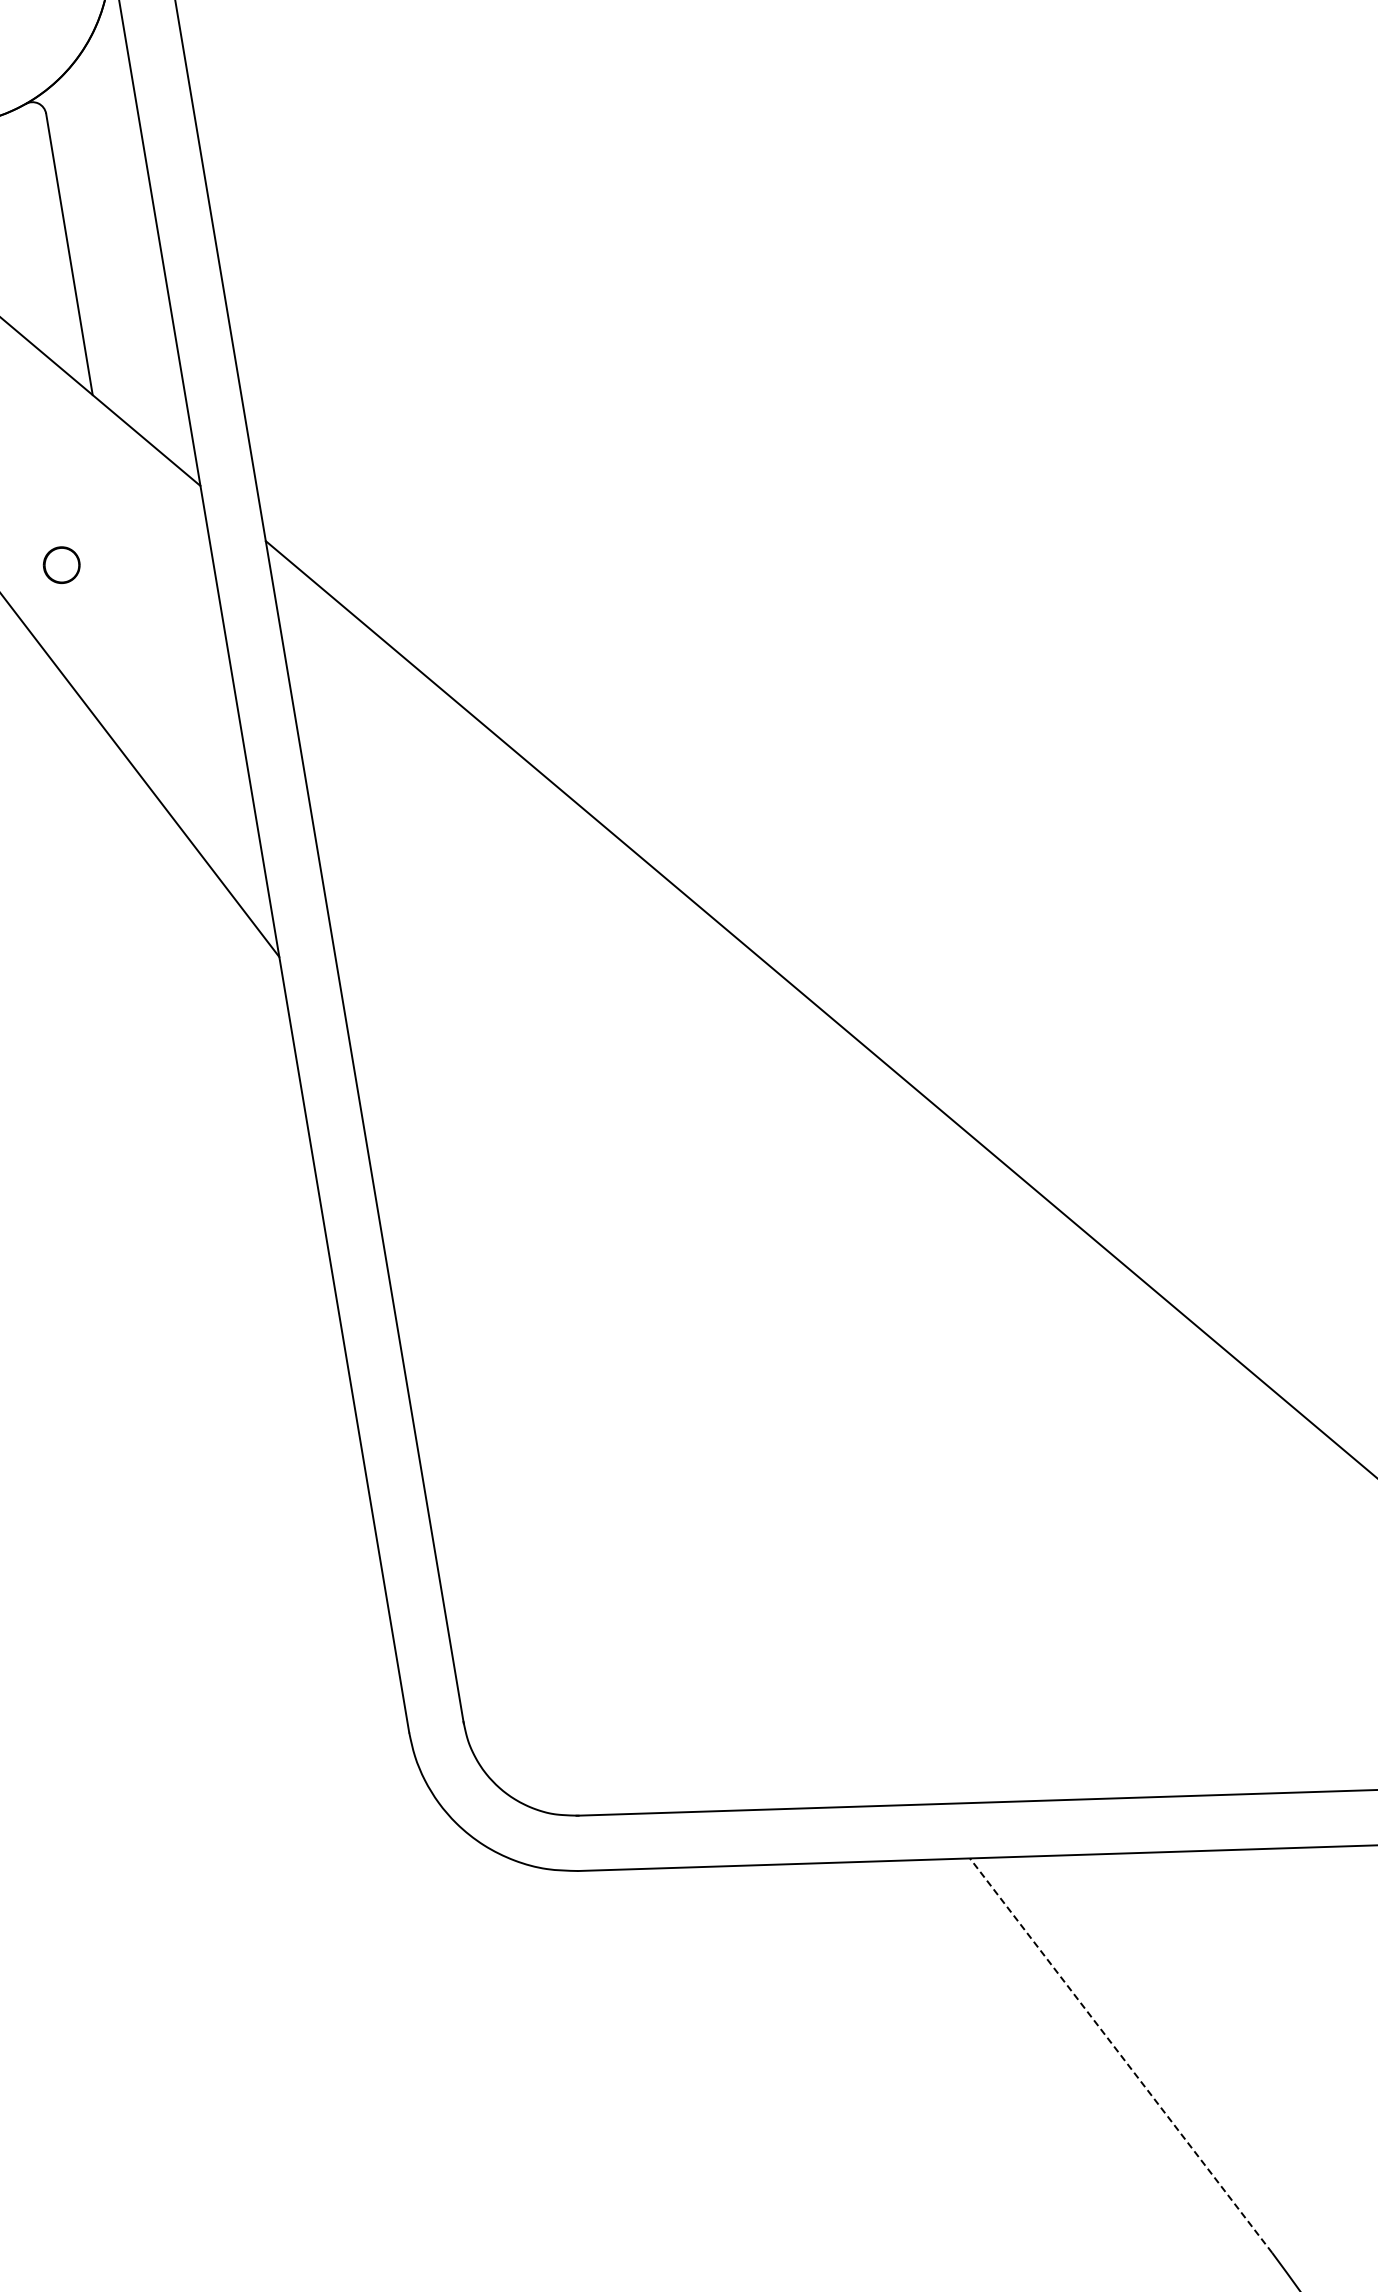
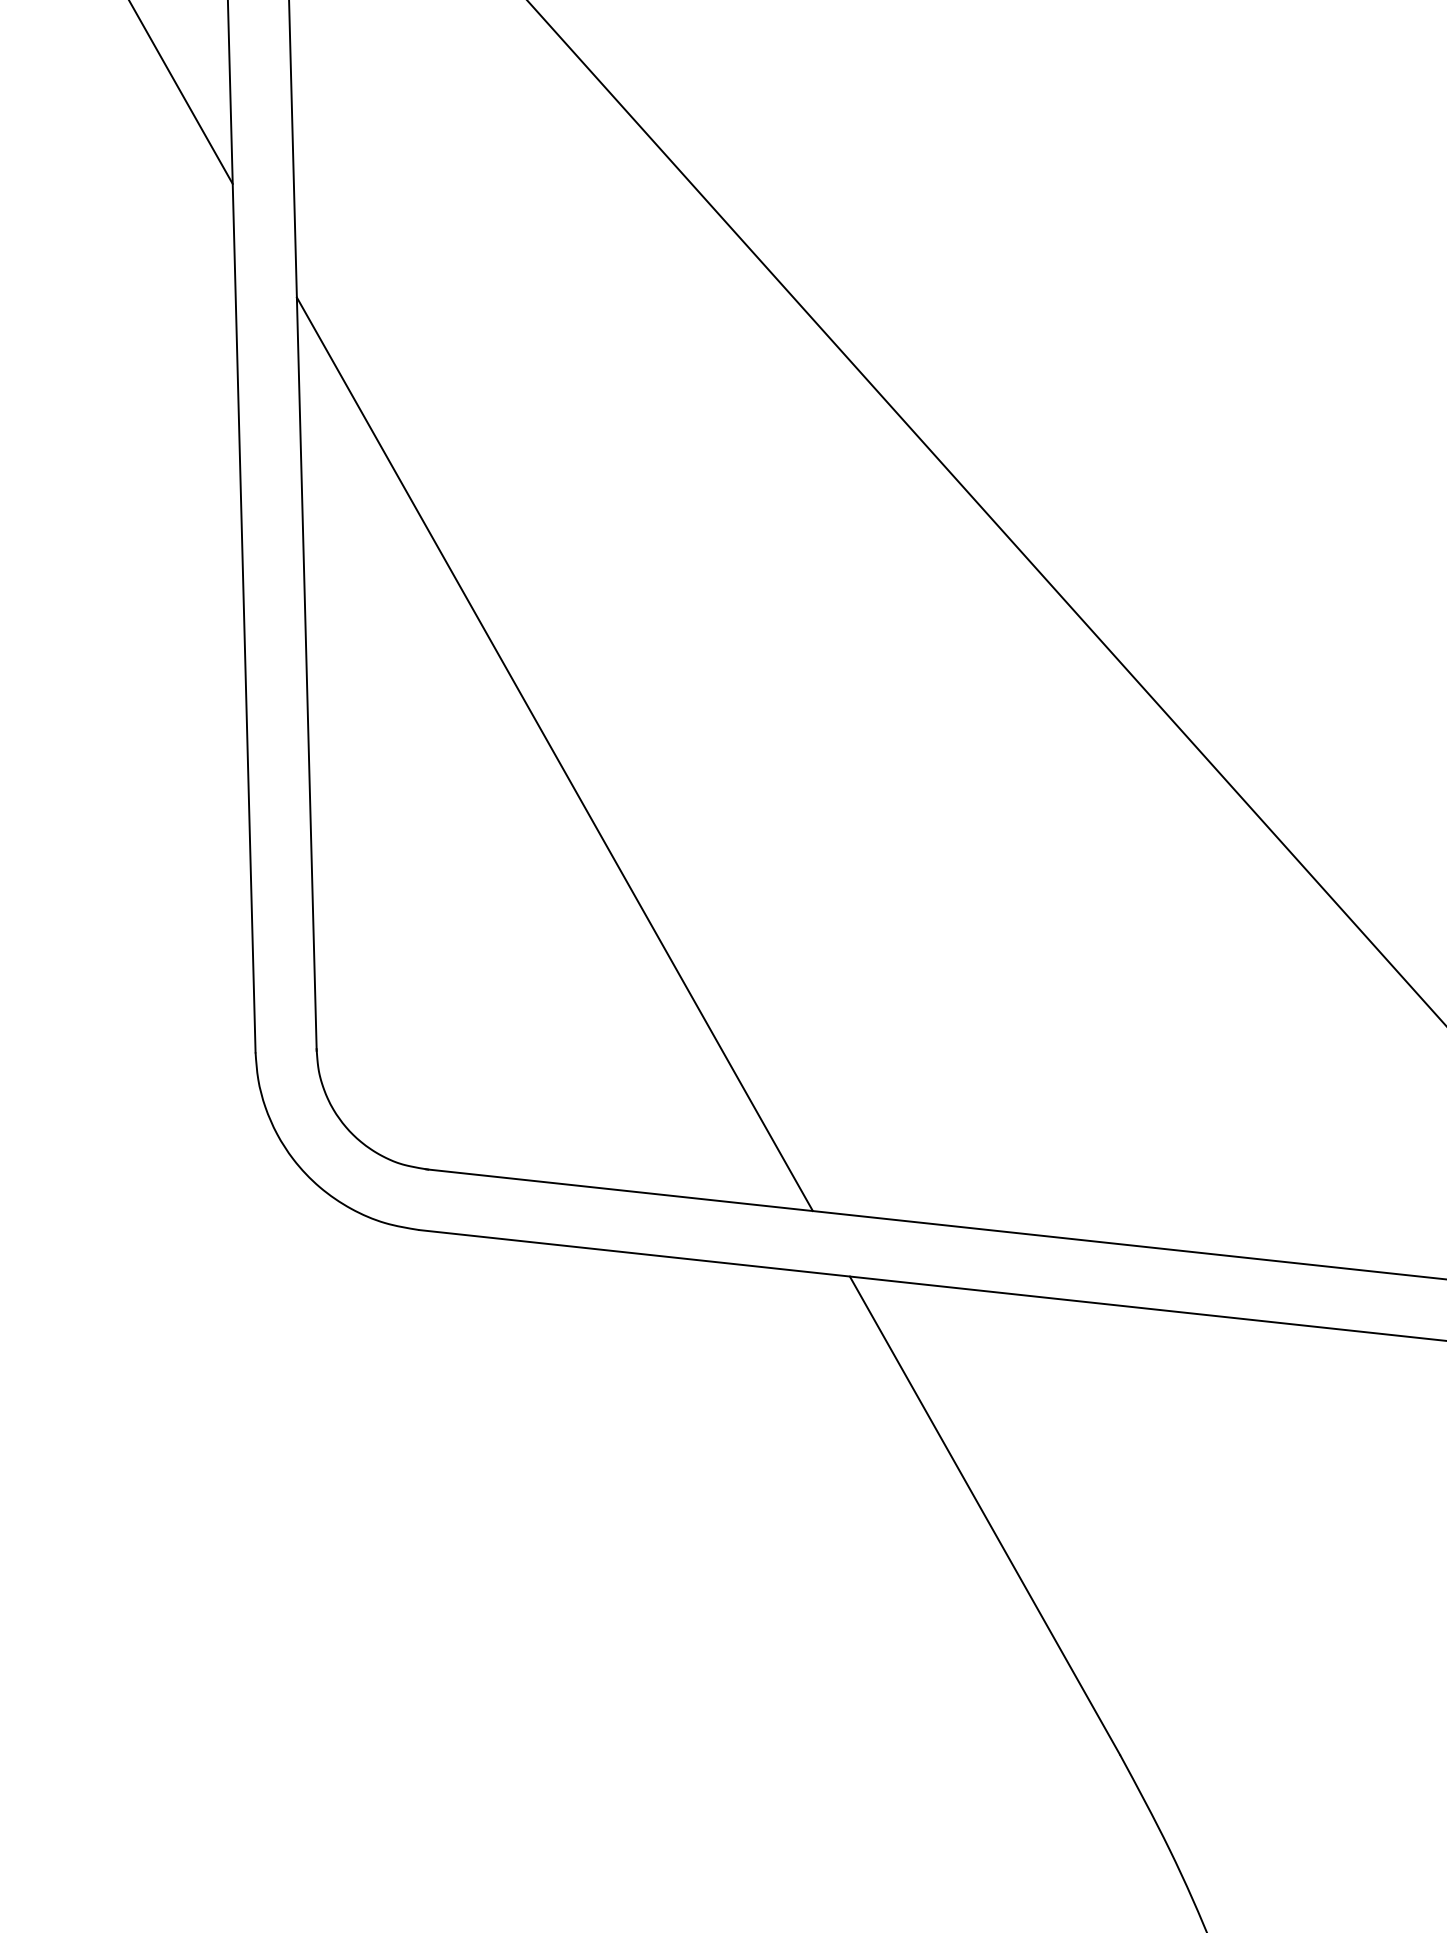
line: (639, 1427) -> (554, 754), added
line: (1121, 2055) -> (985, 1515), dashed -> solid

